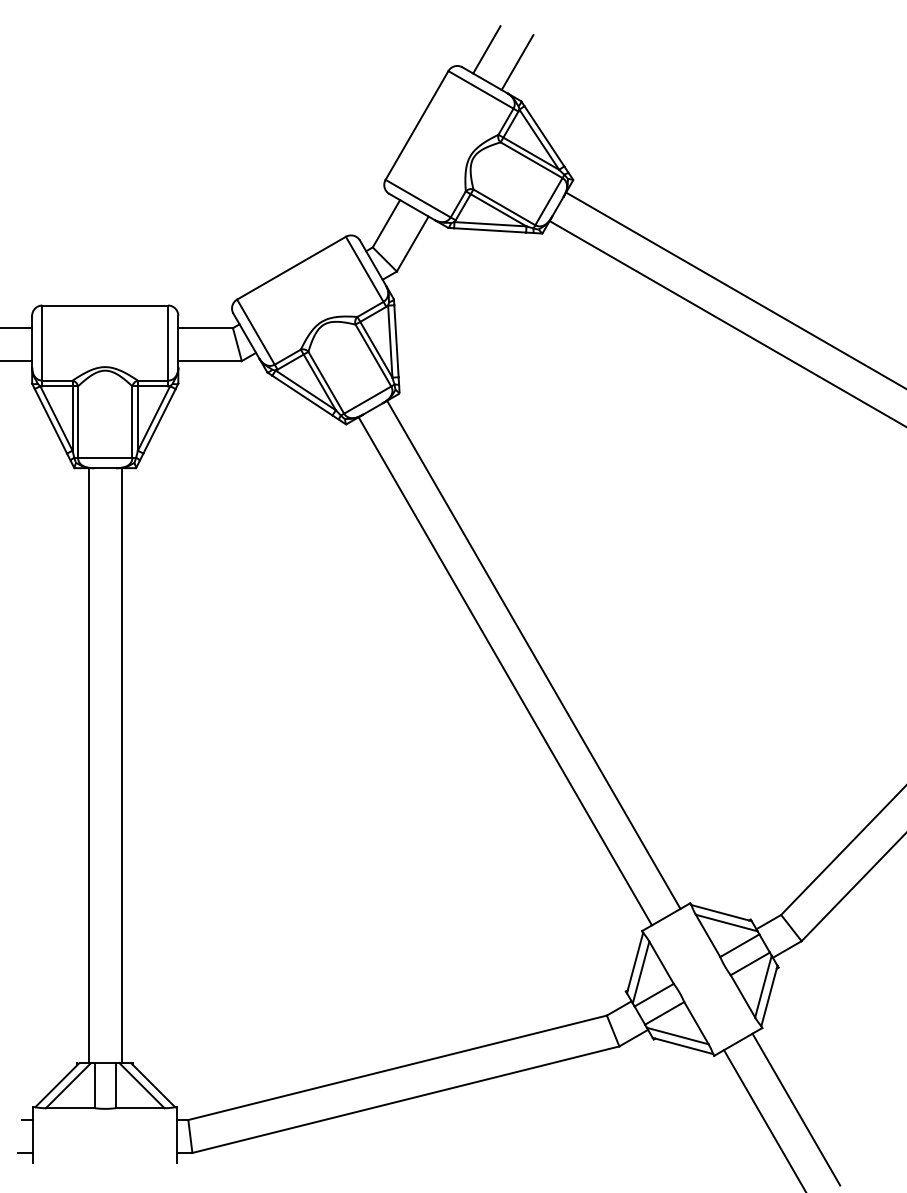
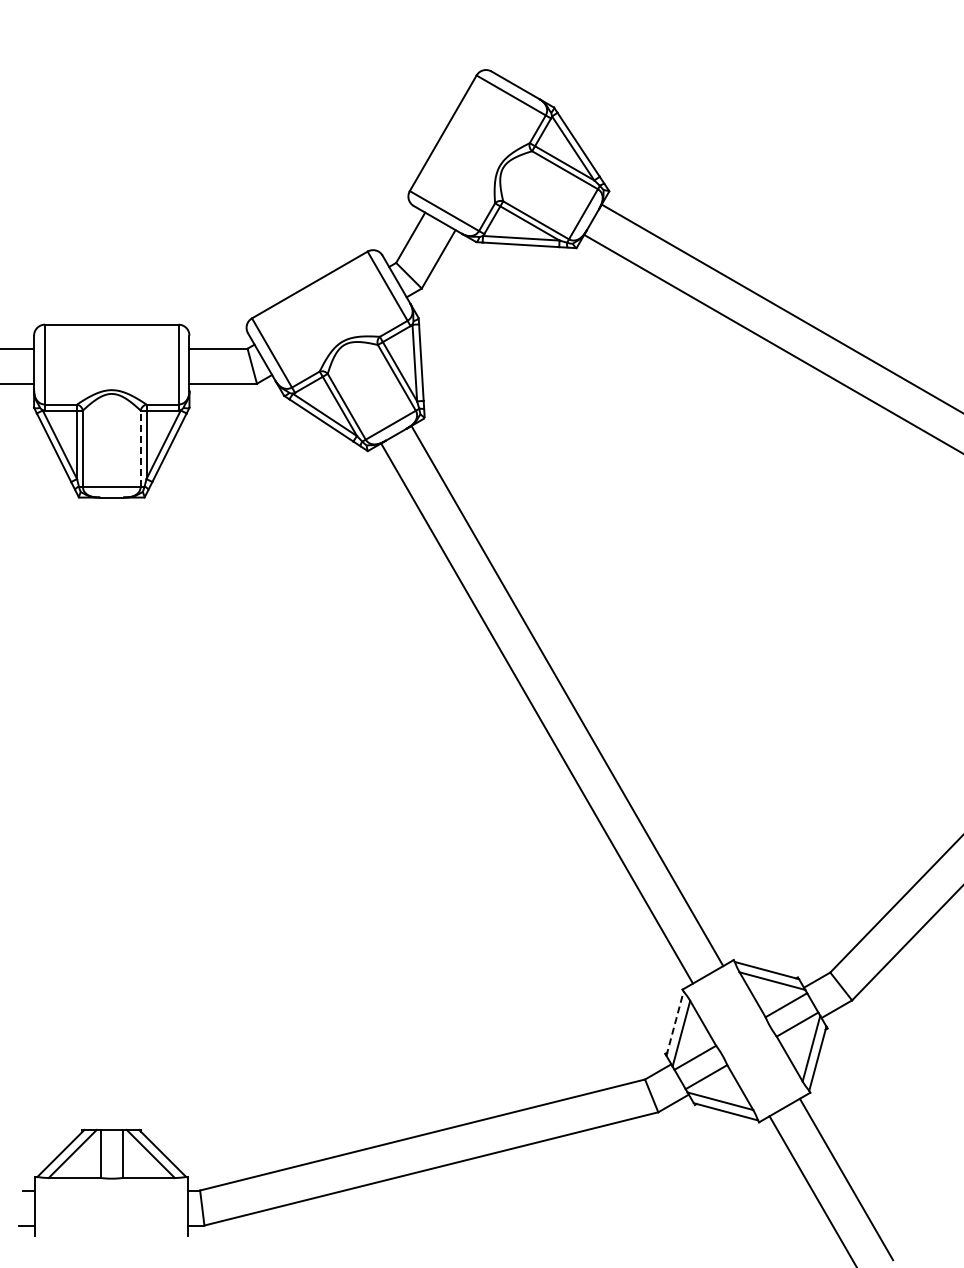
line: (485, 49) -> (516, 52), removed
line: (516, 62) -> (549, 66), removed
line: (132, 422) -> (140, 448), solid -> dashed
line: (88, 765) -> (94, 813), removed
line: (121, 765) -> (129, 813), removed
line: (635, 962) -> (675, 1023), solid -> dashed

